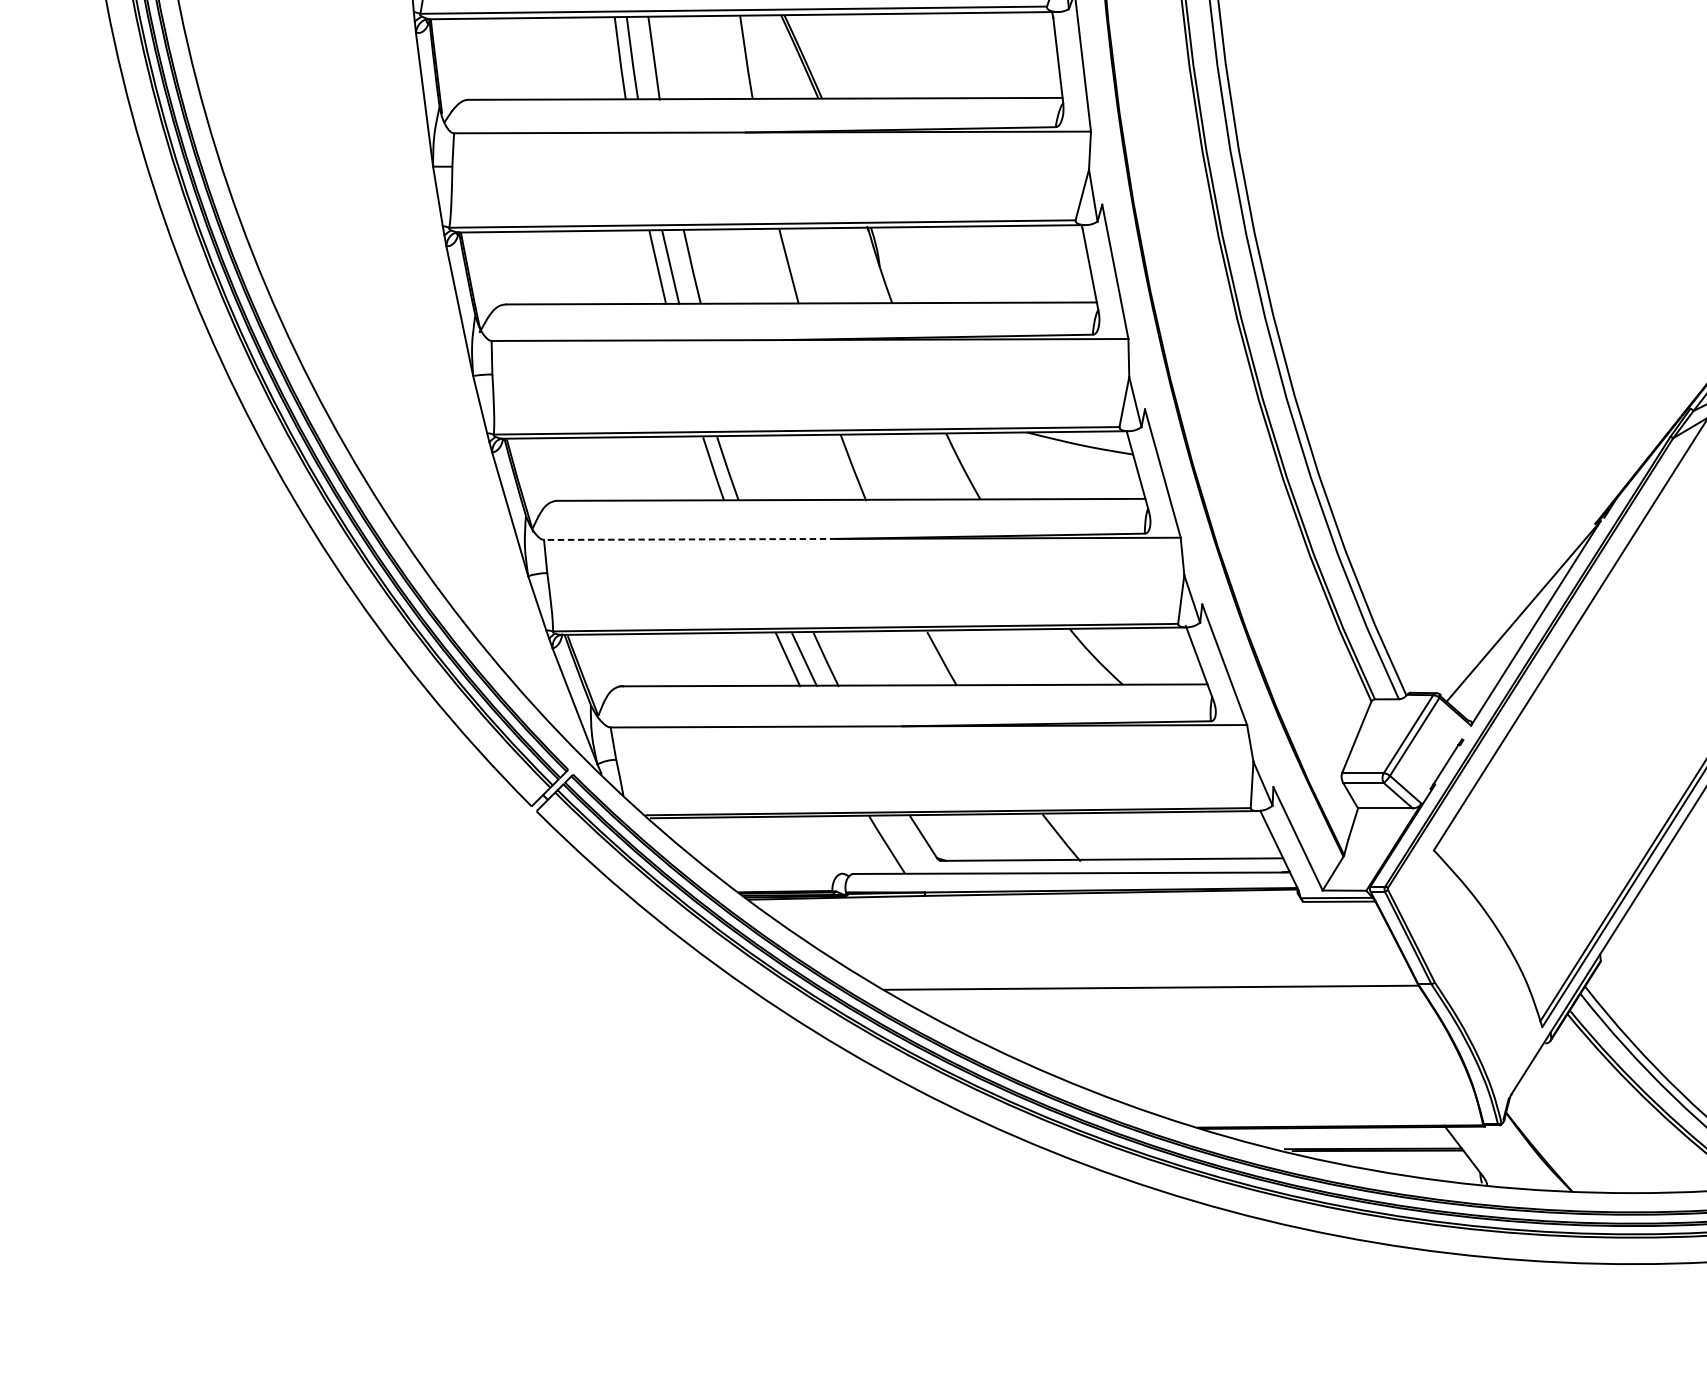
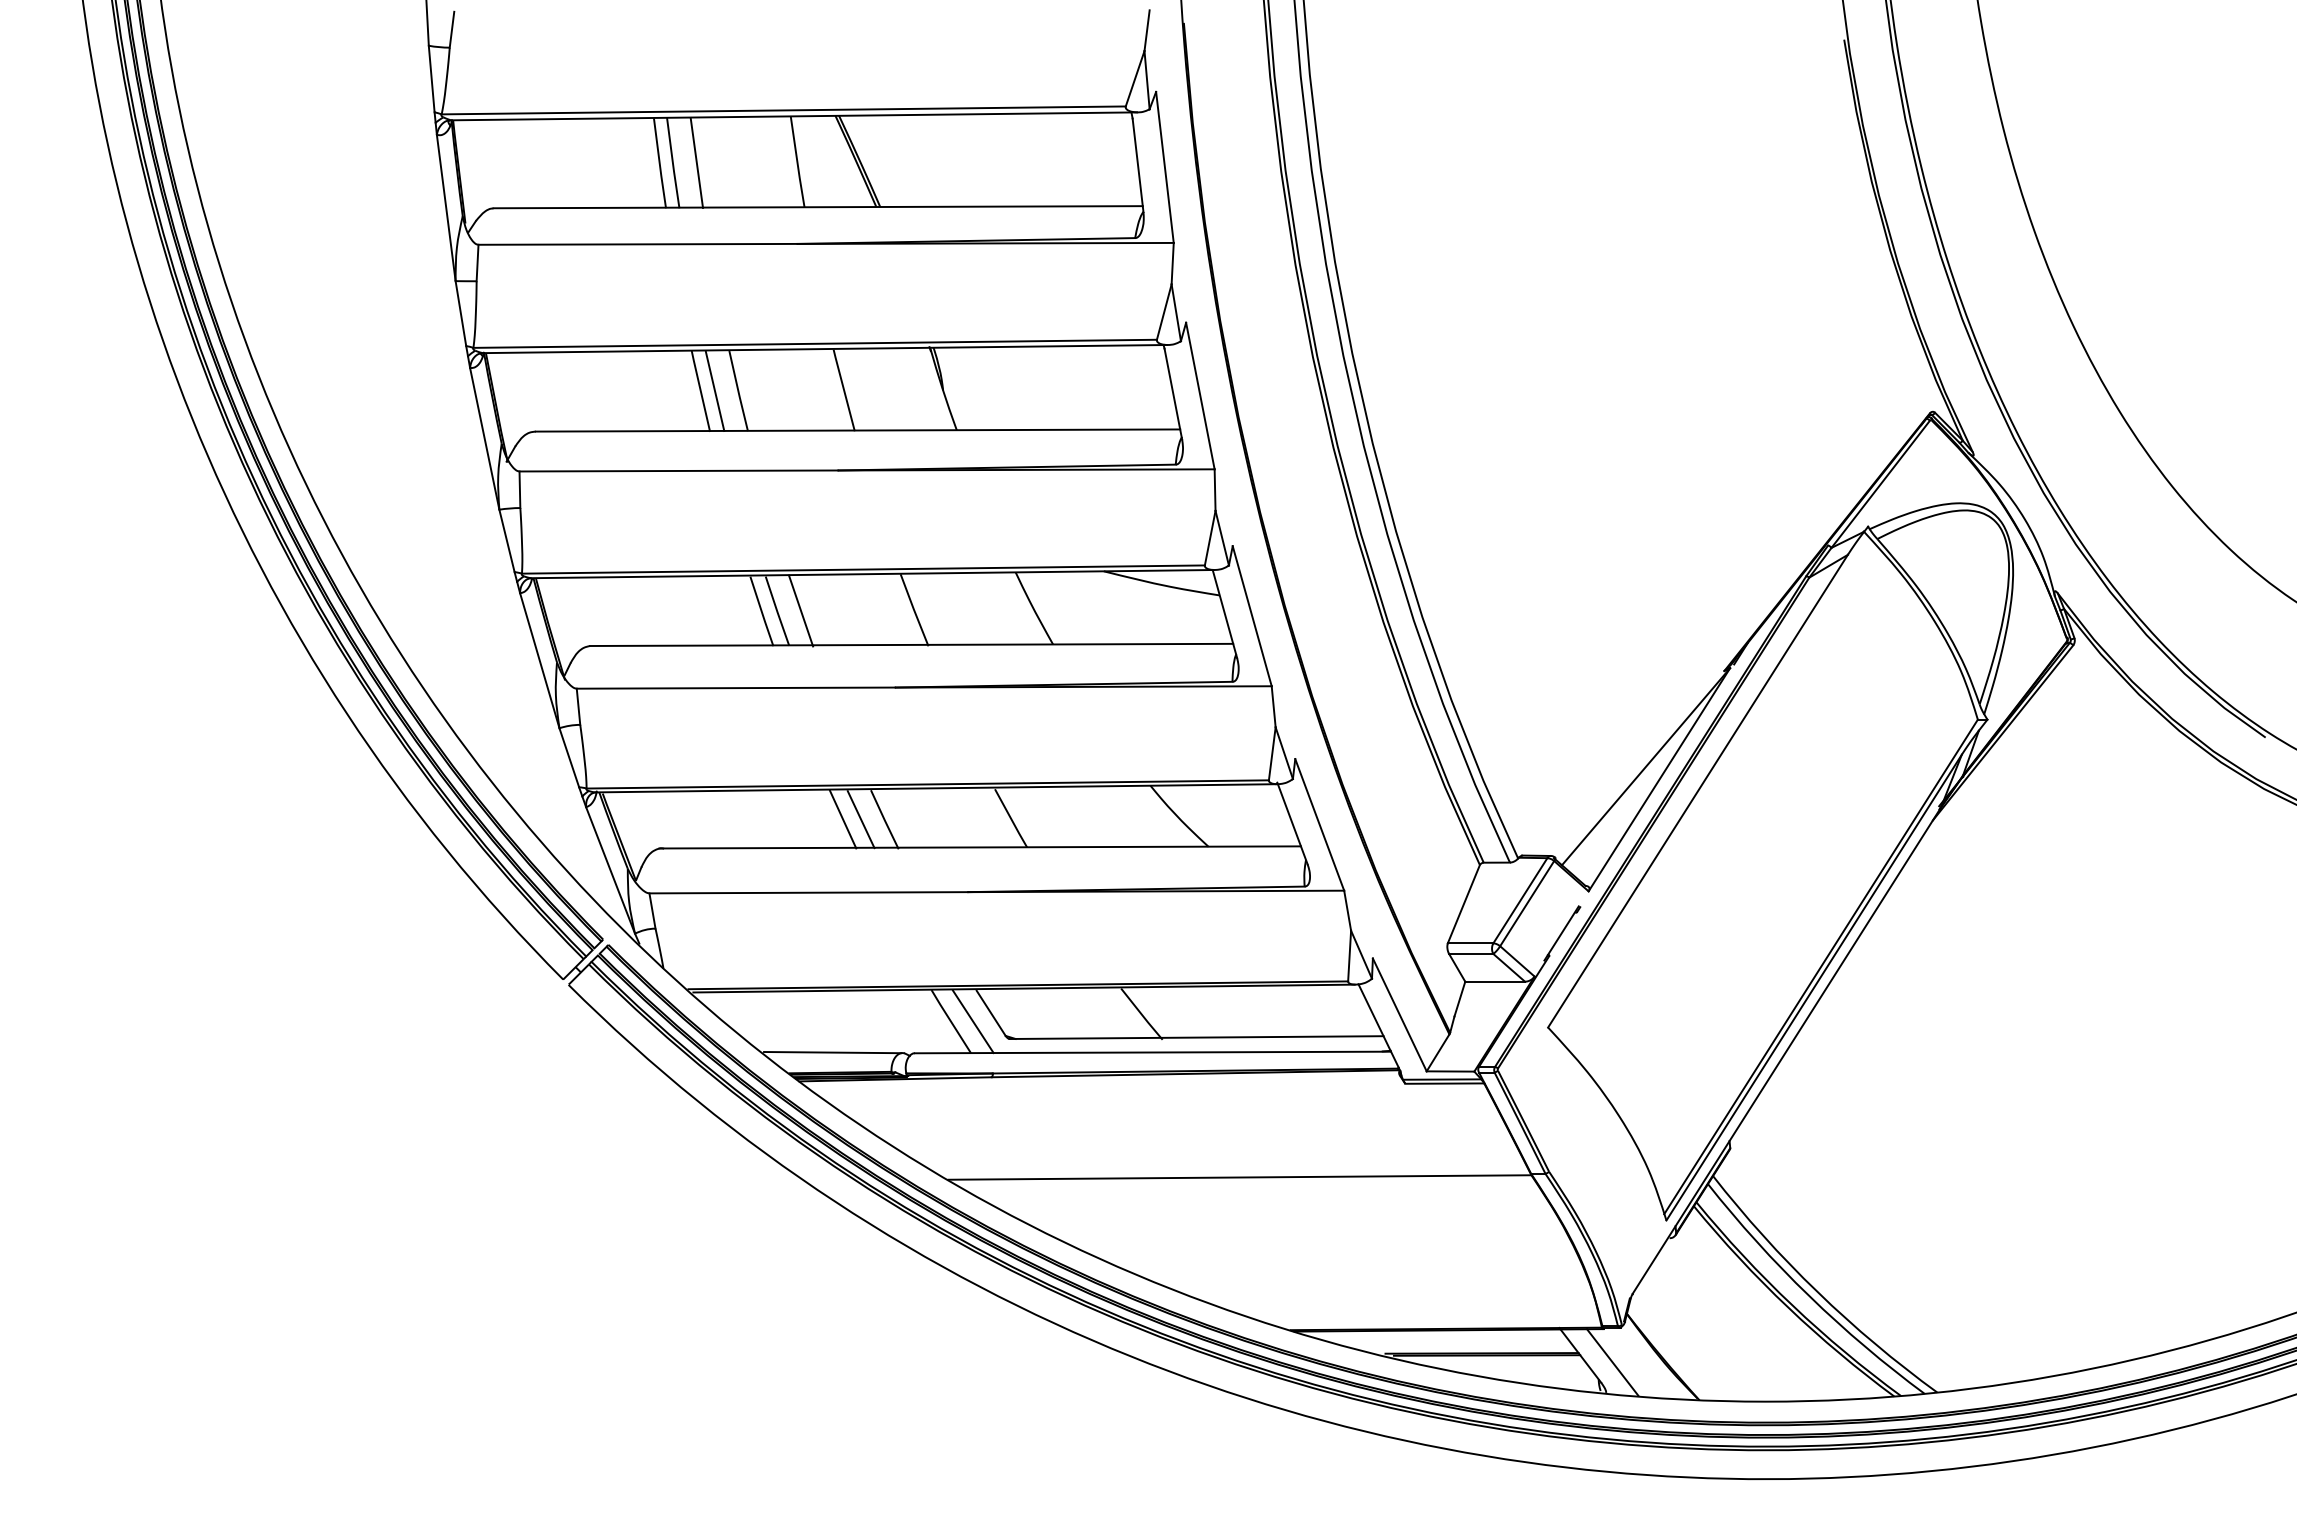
line: (749, 468) -> (801, 610), added
line: (690, 539) -> (736, 688), dashed -> solid
line: (907, 844) -> (973, 1021), added
line: (778, 873) -> (832, 1052), added
line: (1492, 1157) -> (1612, 1362), added

